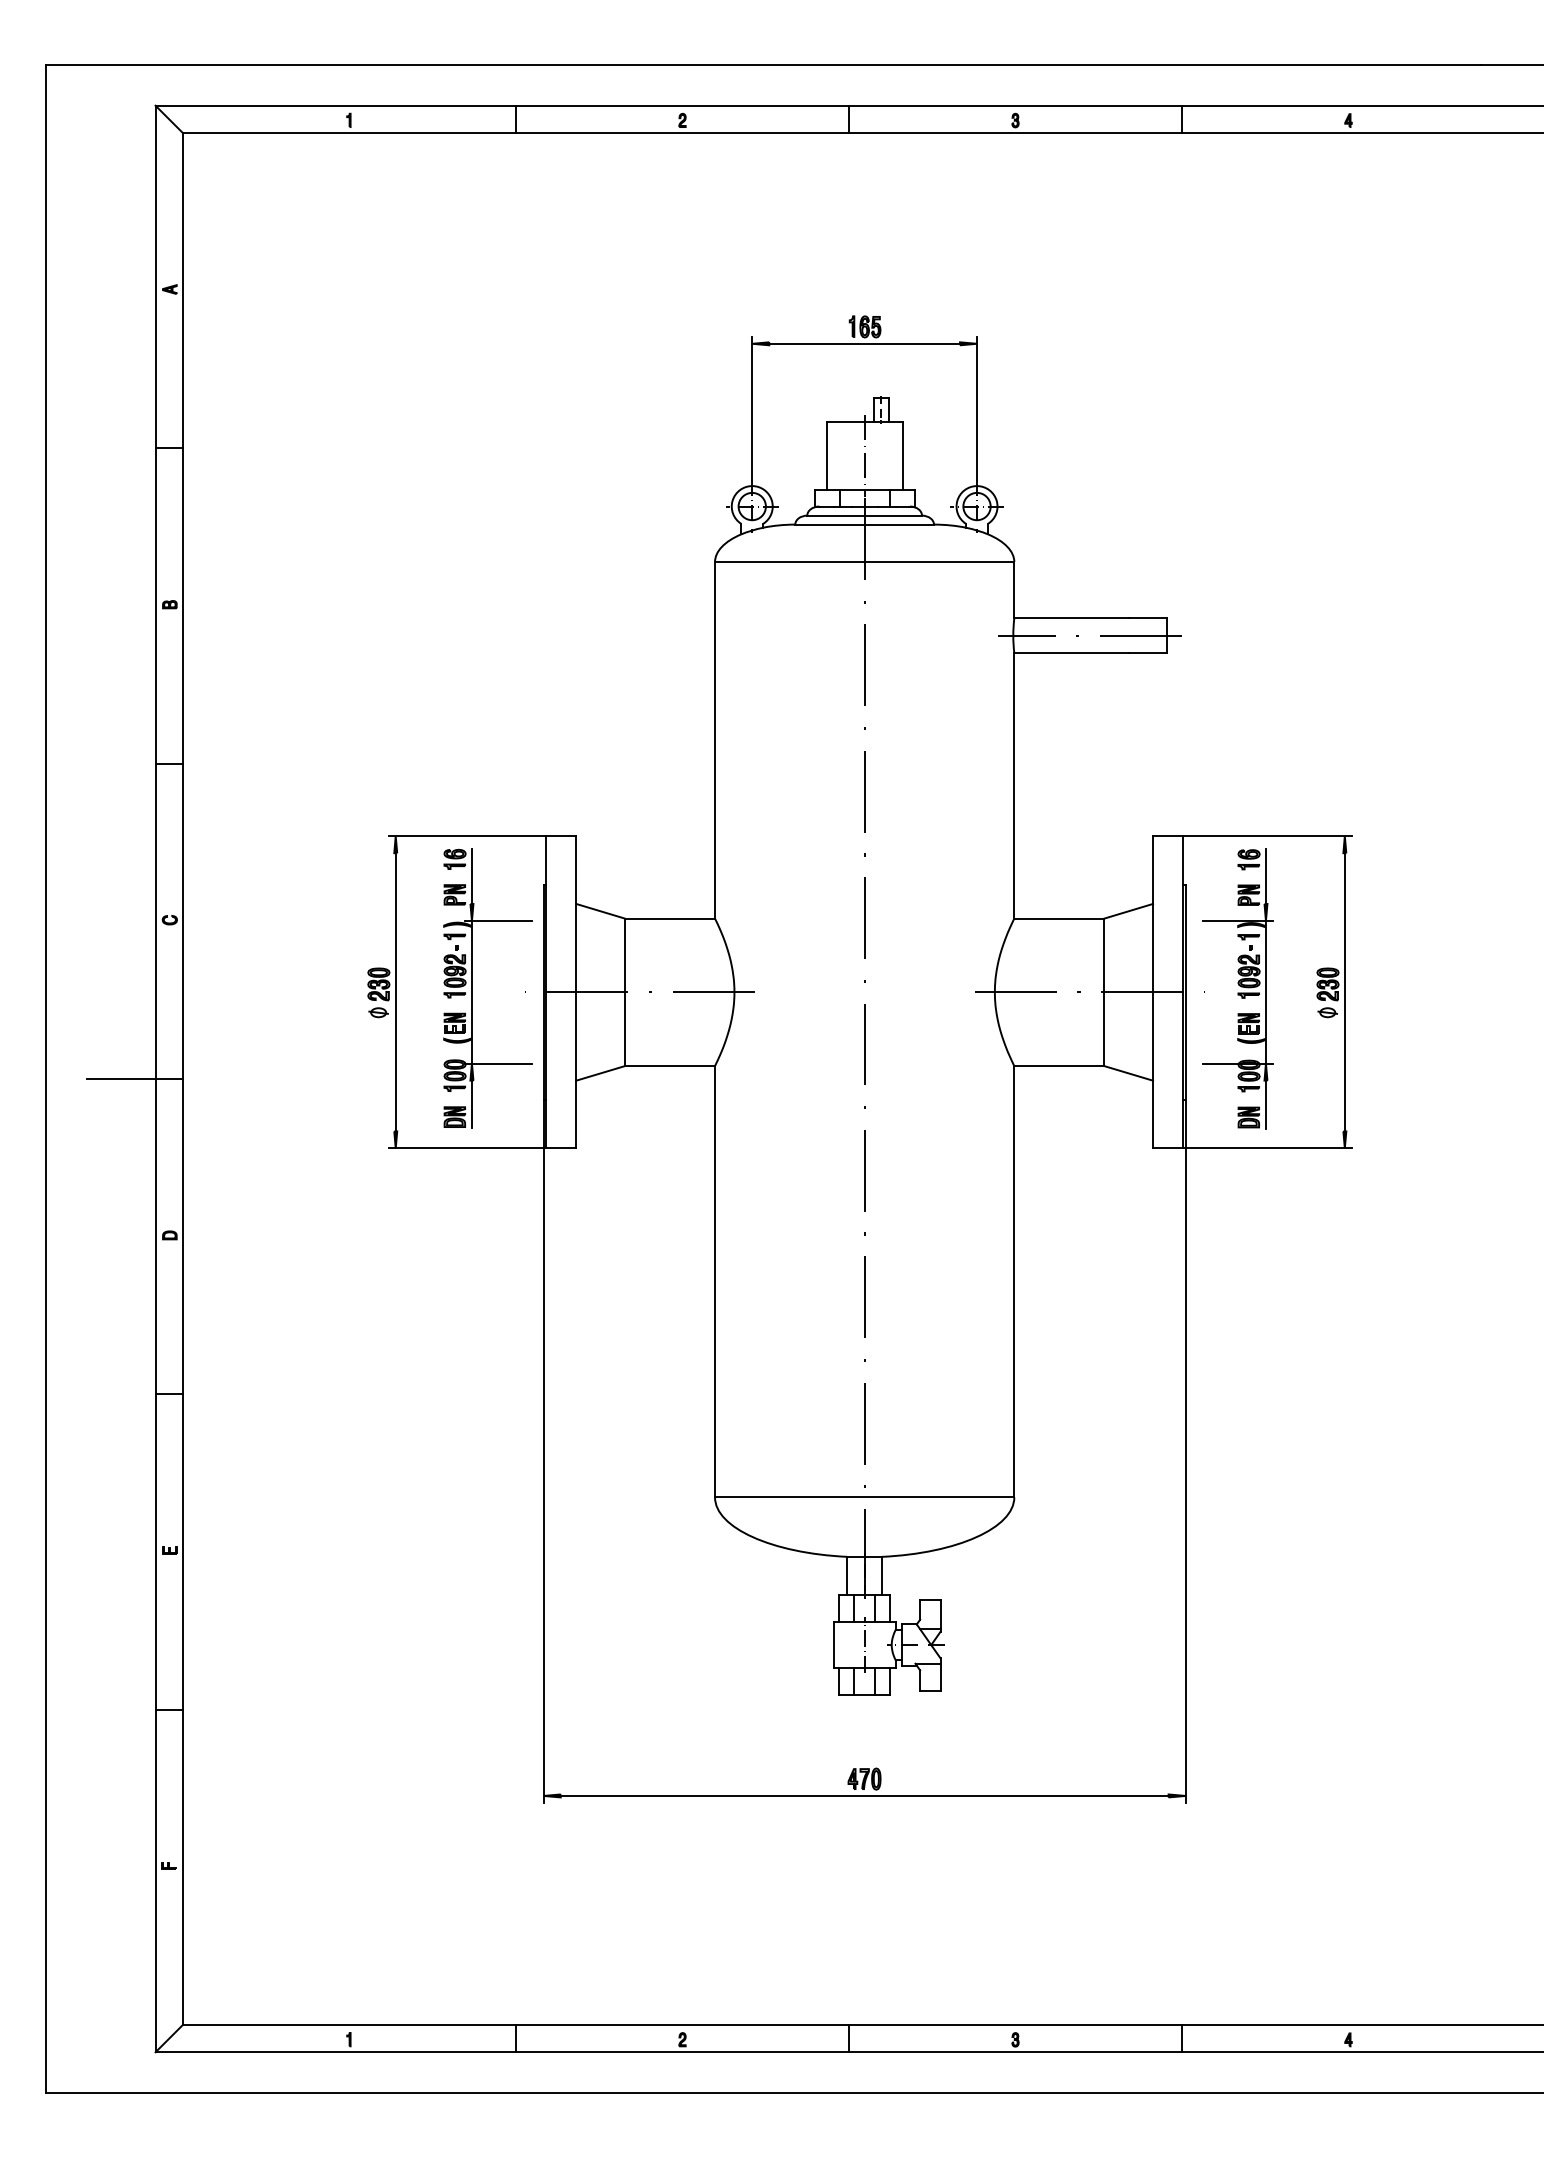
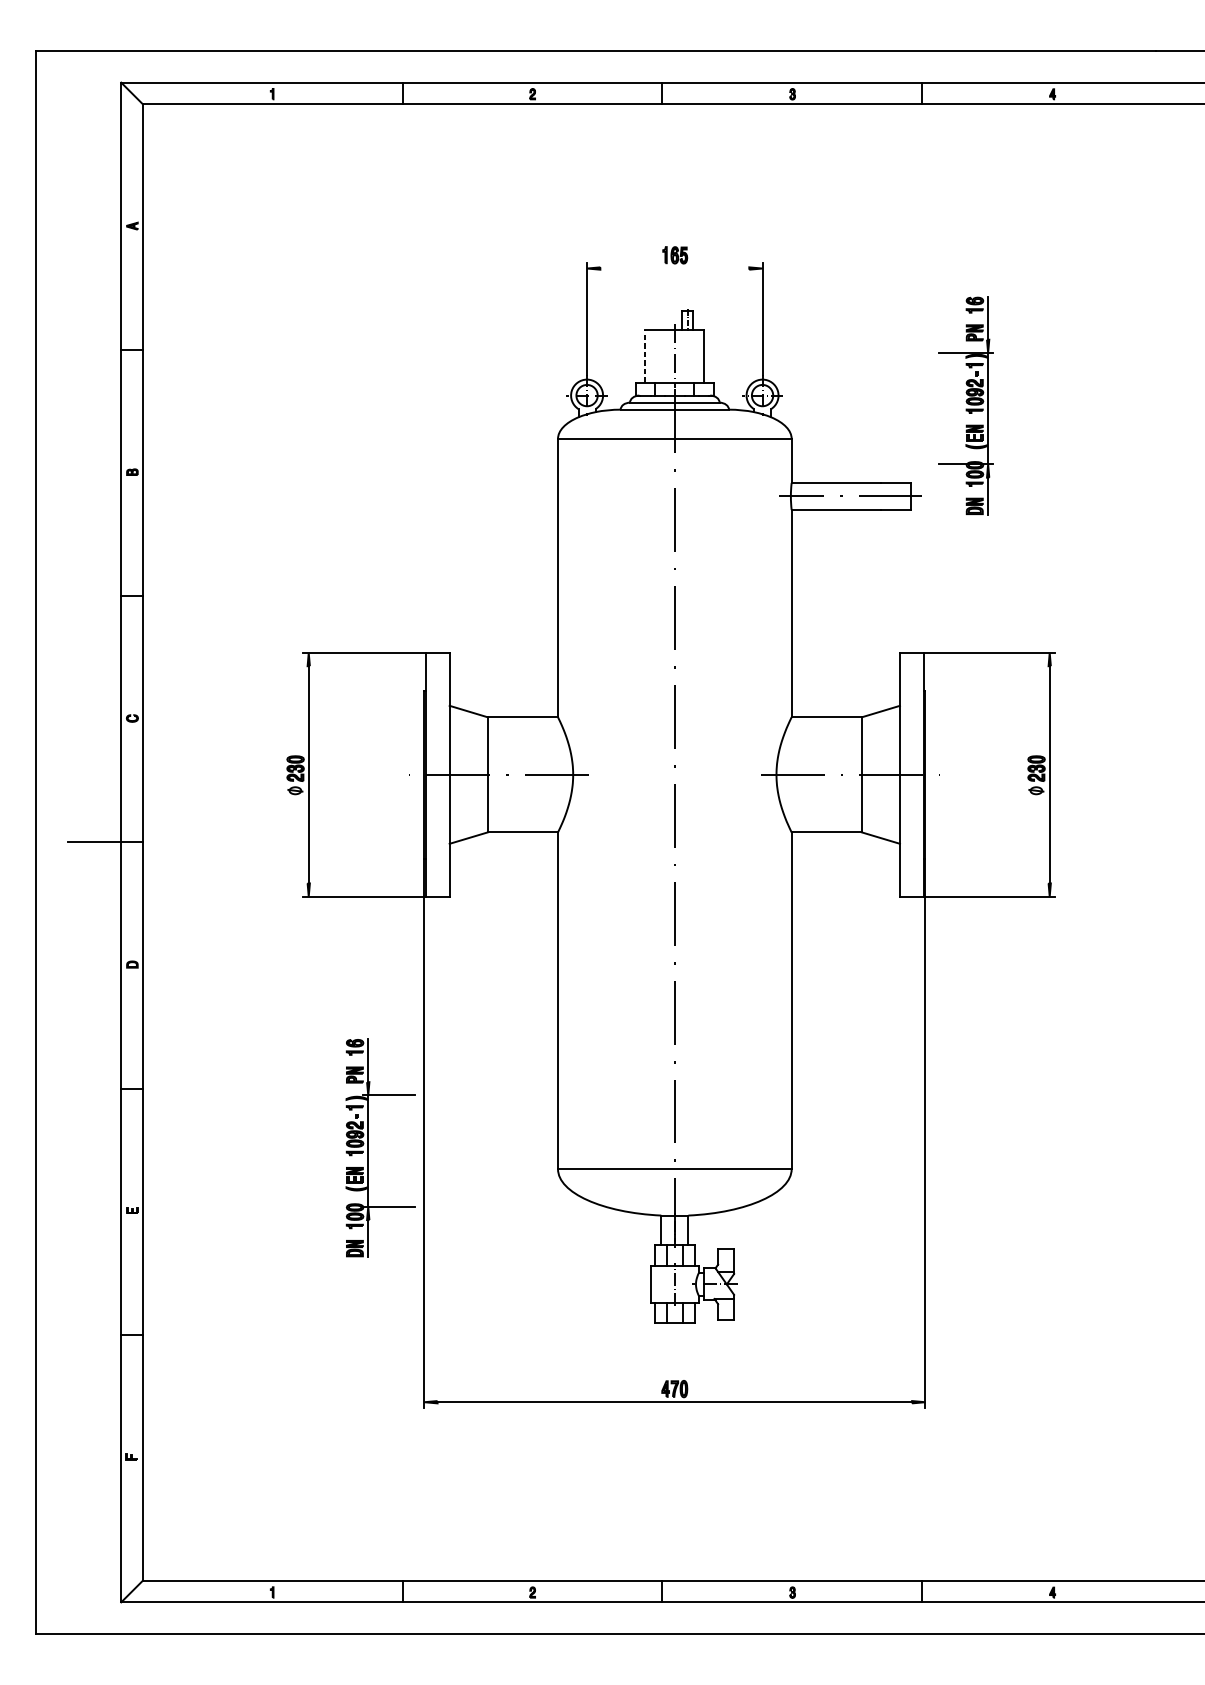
line: (864, 343) -> (674, 268), removed
line: (826, 455) -> (645, 355), solid -> dashed
part: (472, 988) -> (368, 1148), moved
part: (1237, 988) -> (965, 405), moved

